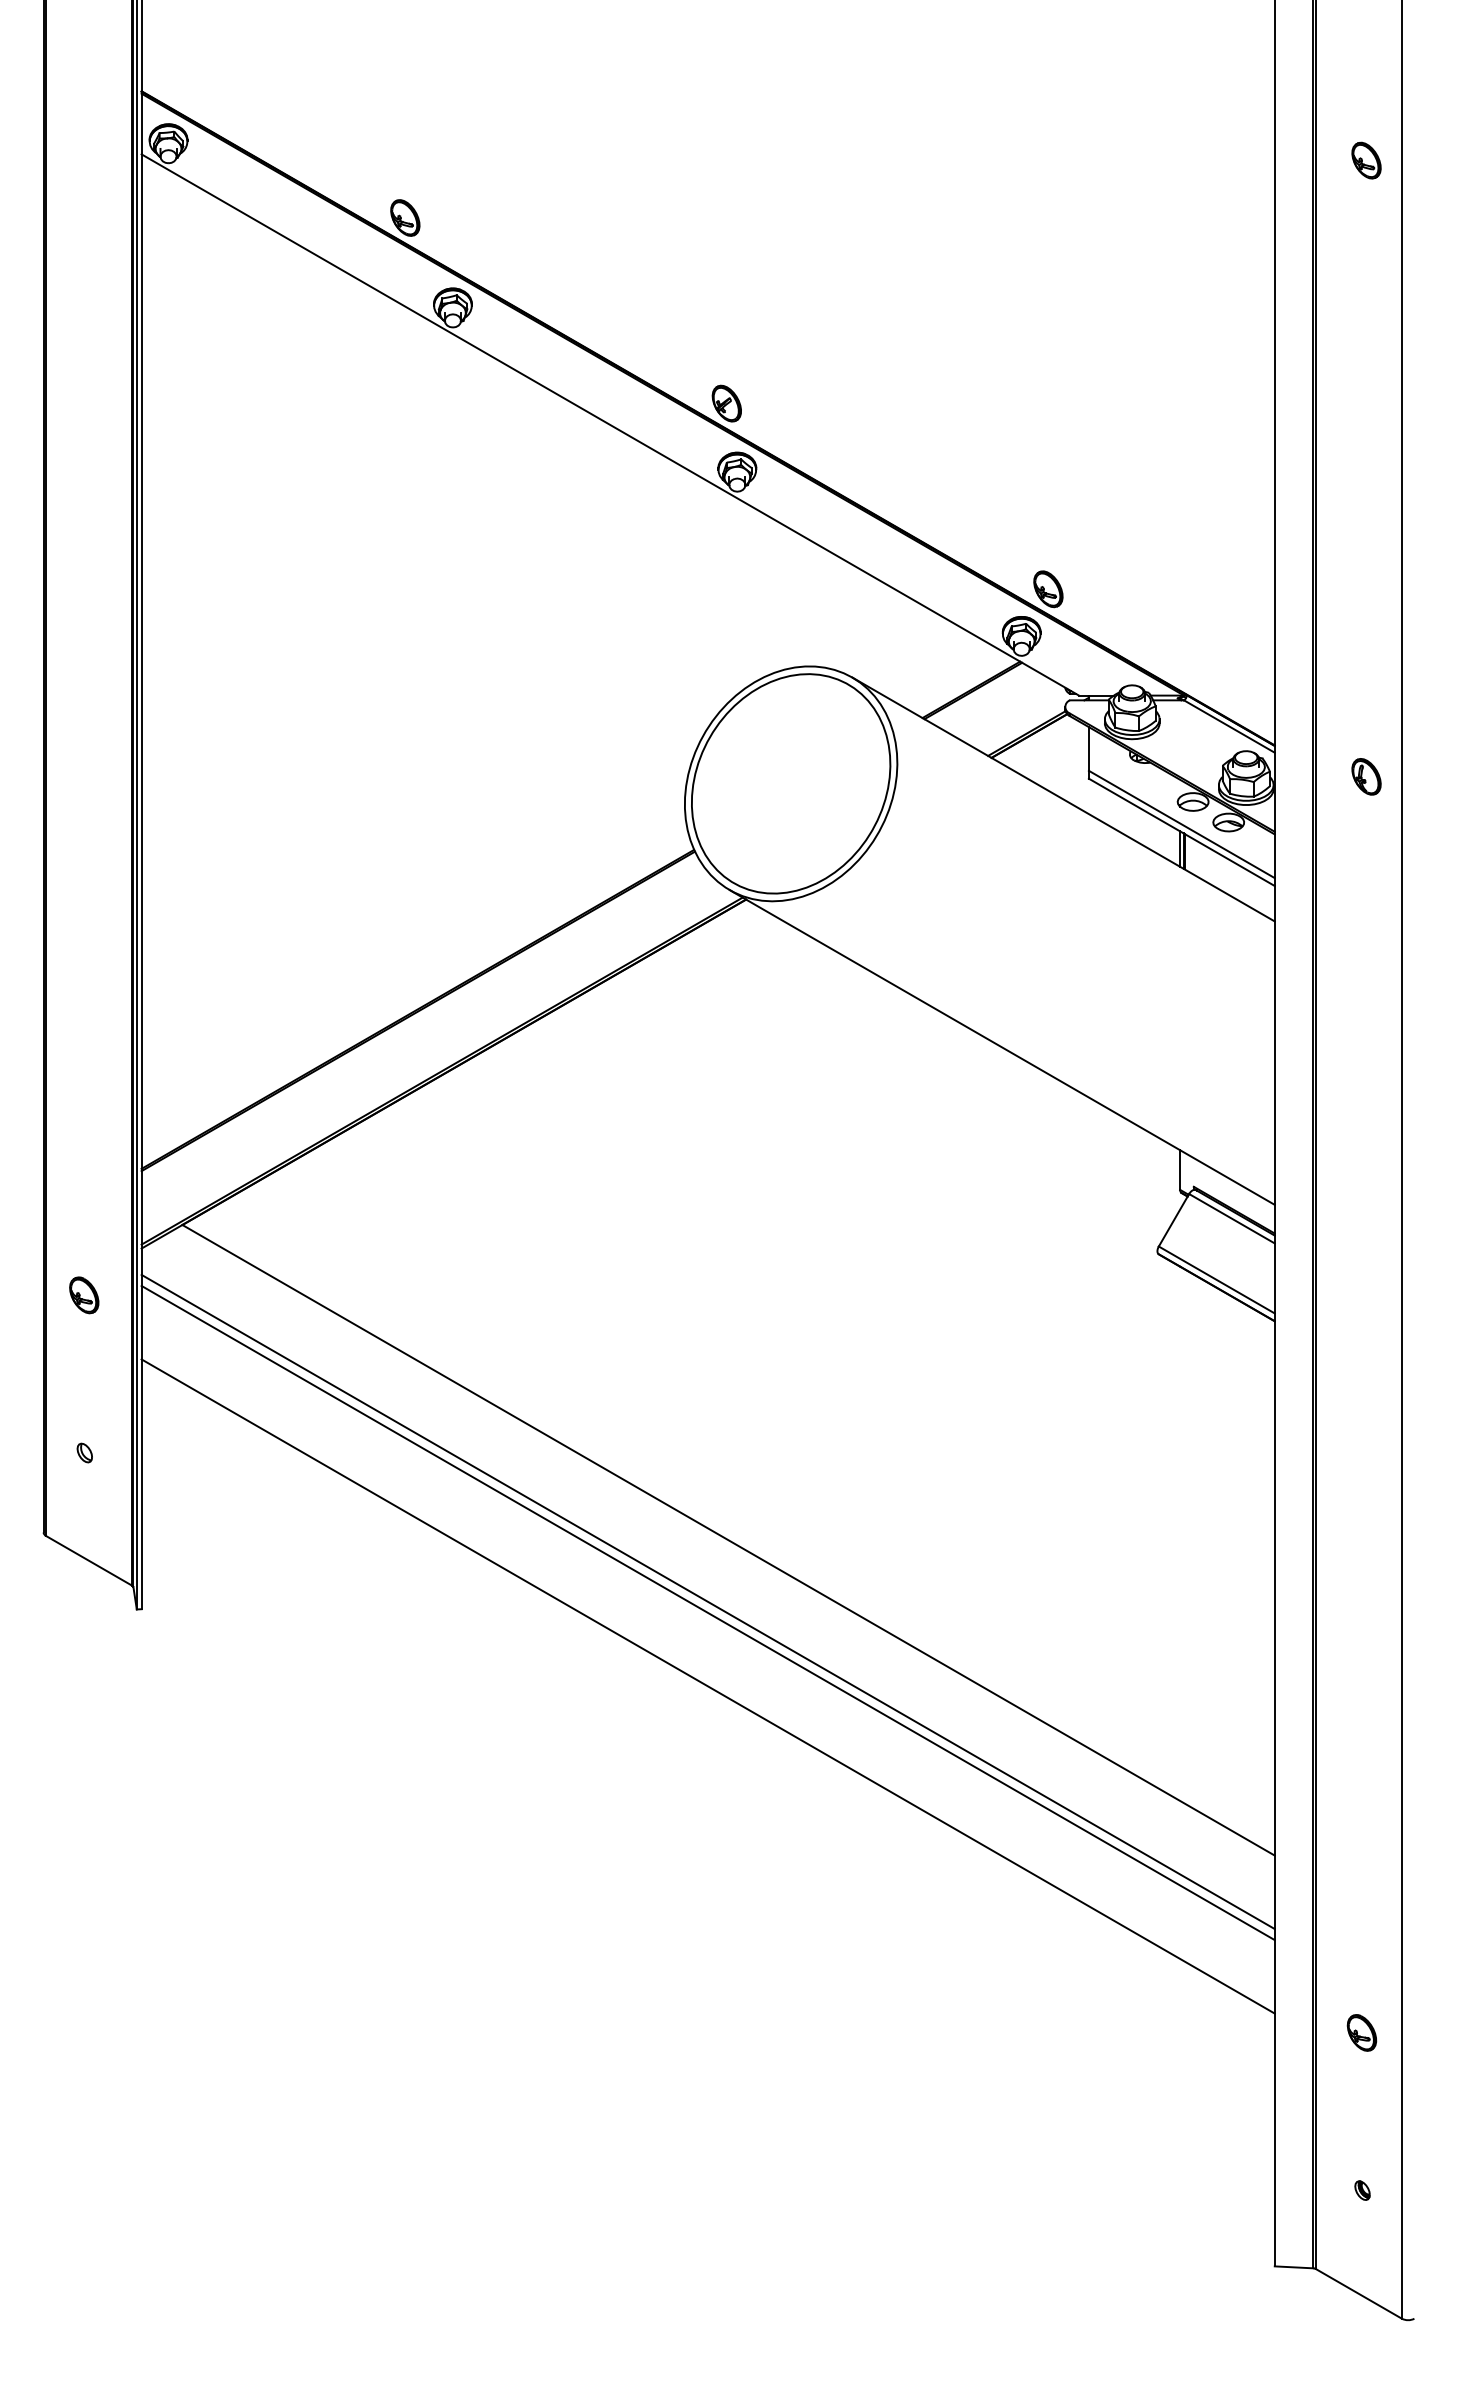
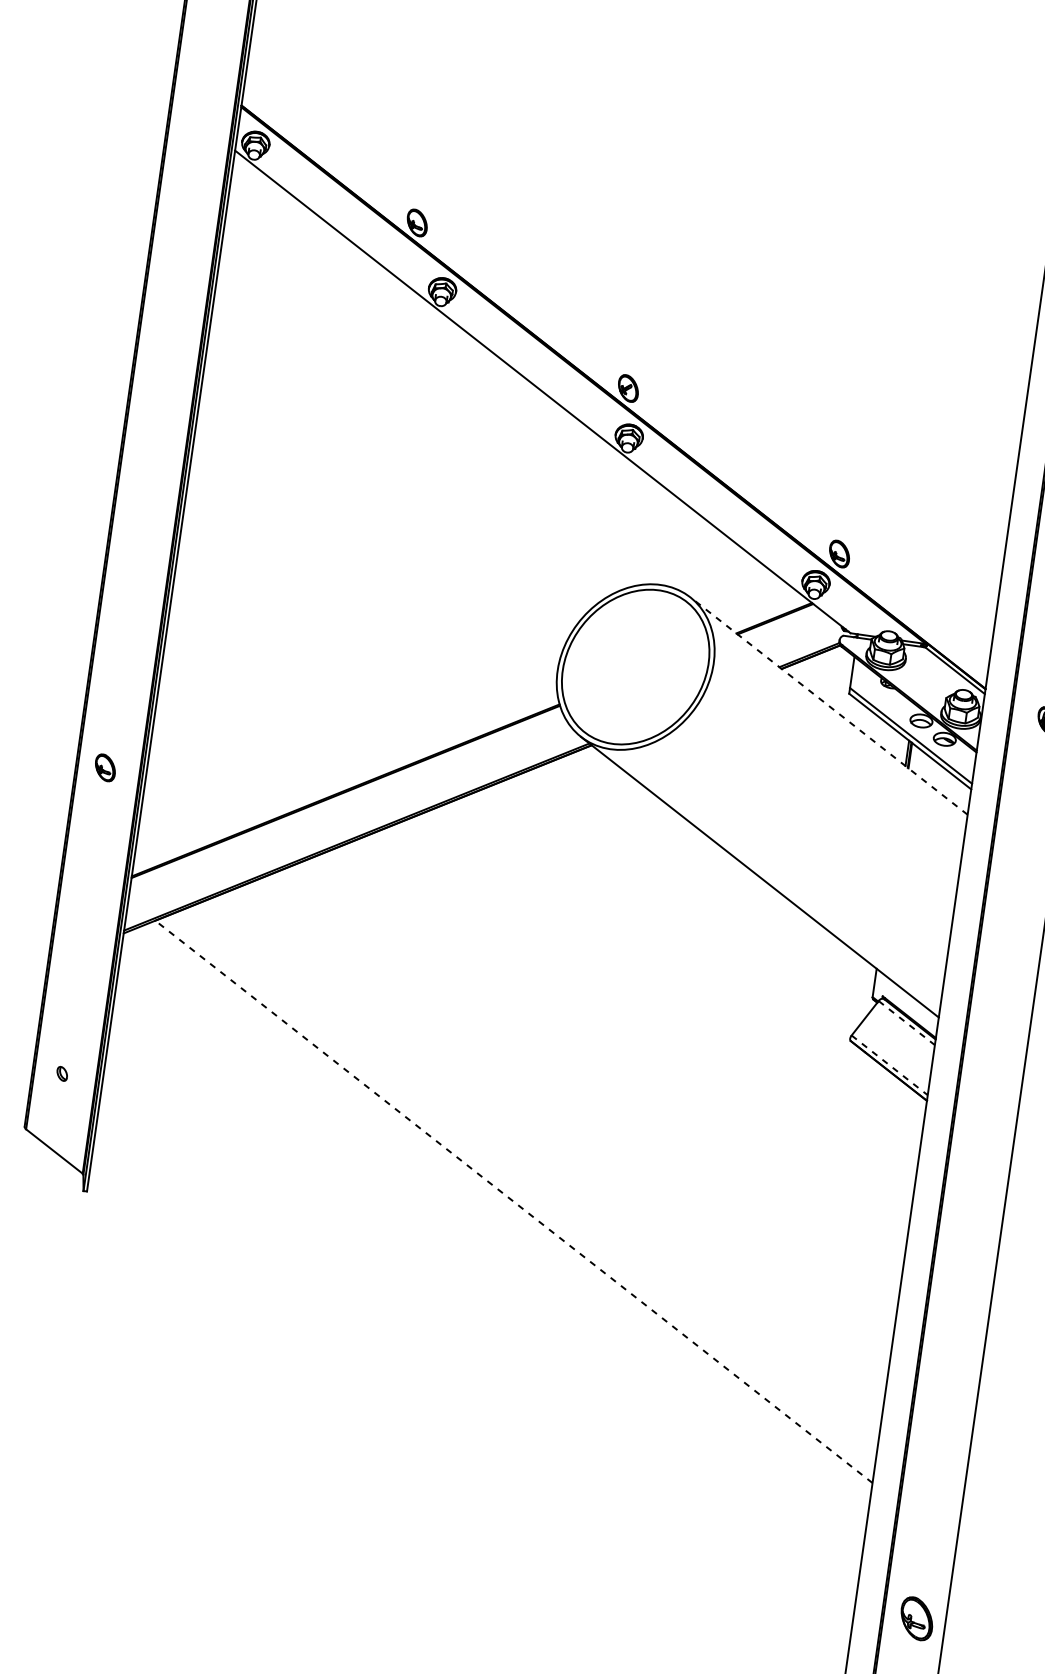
line: (1063, 799) -> (828, 706), solid -> dashed
line: (1232, 1218) -> (907, 1022), solid -> dashed
line: (1216, 1279) -> (889, 1064), solid -> dashed
part: (84, 1295) -> (105, 768), moved
line: (728, 1540) -> (513, 1202), solid -> dashed
line: (707, 1601) -> (492, 1243), removed
line: (707, 1612) -> (491, 1251), removed
line: (707, 1686) -> (483, 1304), removed
part: (1361, 2032) -> (916, 1618), size x1.6

